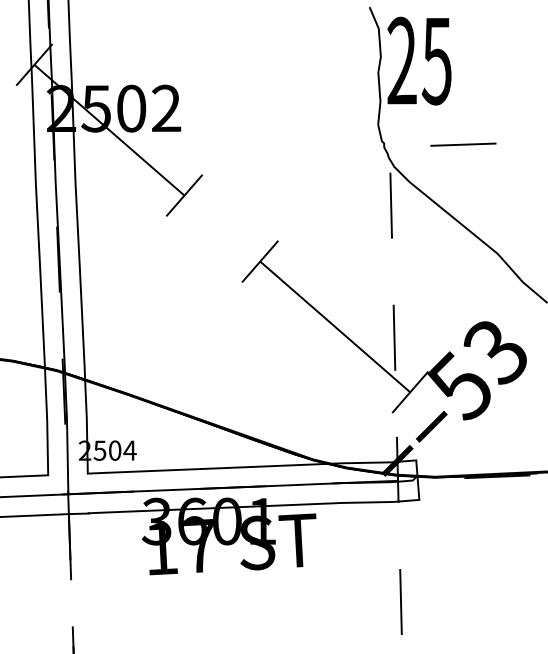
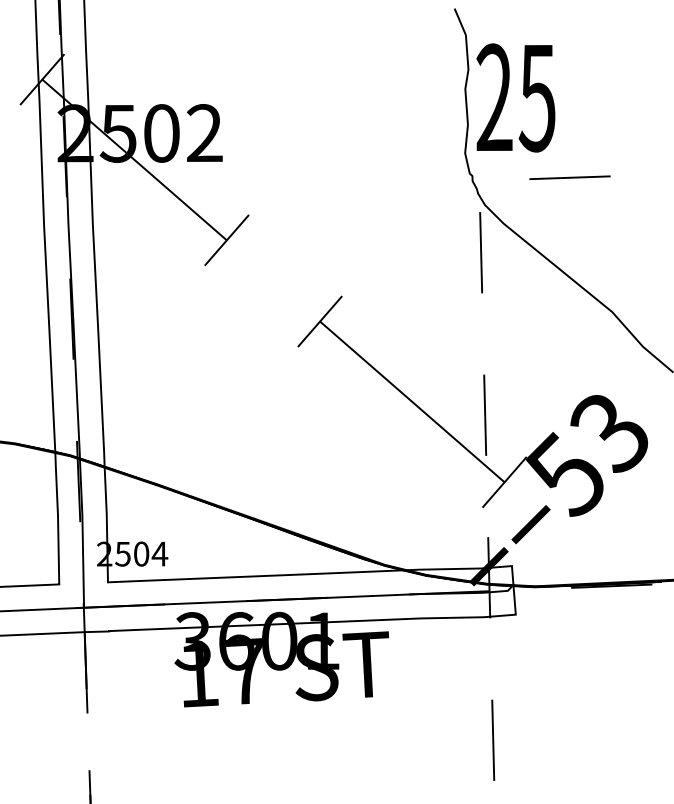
text: (419, 60) -> (515, 97), moved

